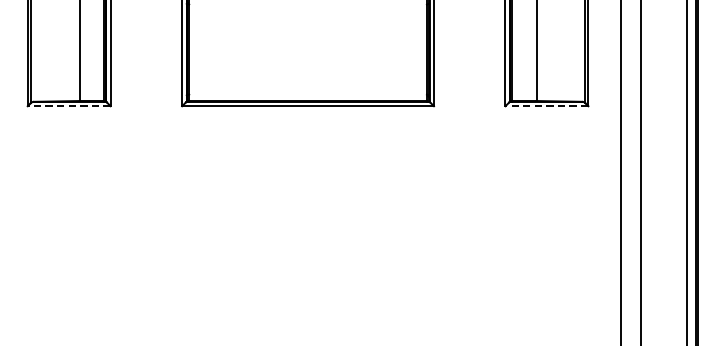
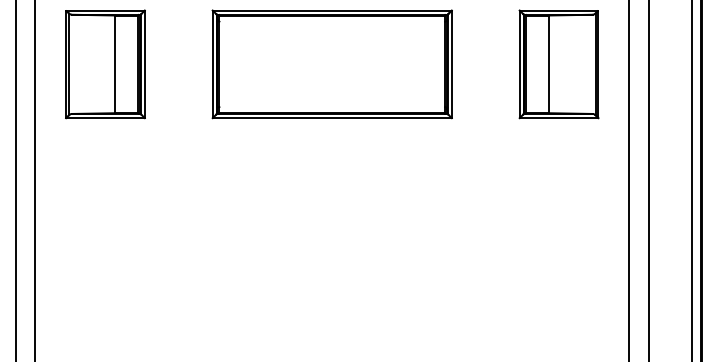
line: (68, 106) -> (104, 118), dashed -> solid
line: (546, 106) -> (558, 118), dashed -> solid

